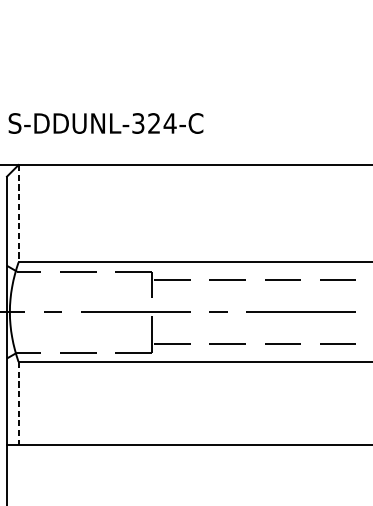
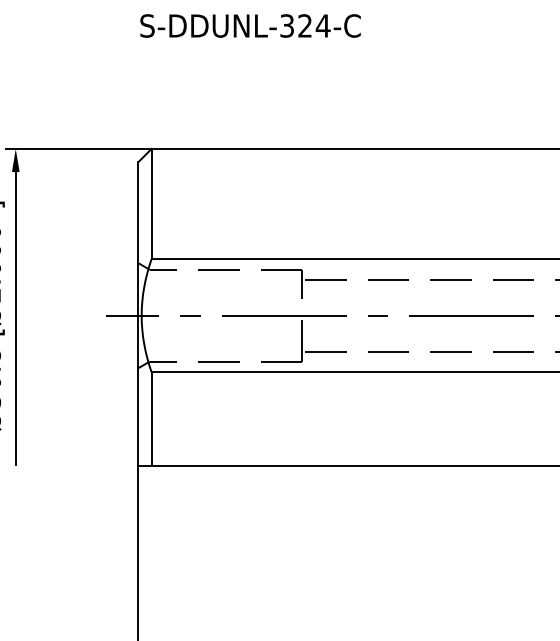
text: (105, 123) -> (250, 25), moved
line: (18, 213) -> (151, 204), dashed -> solid
line: (18, 403) -> (151, 419), dashed -> solid

